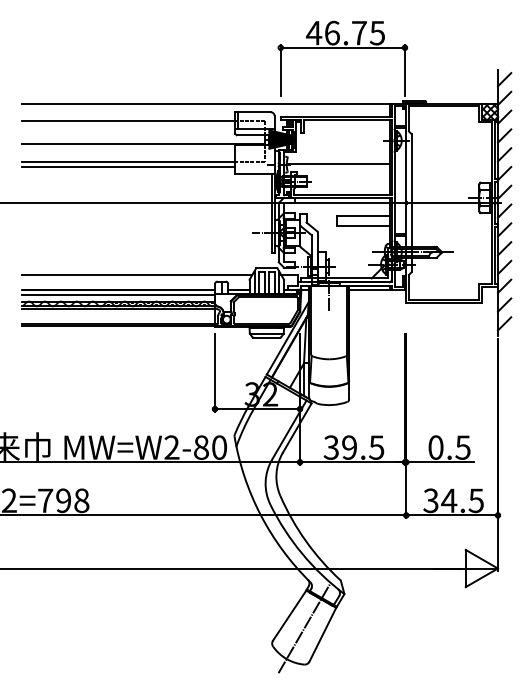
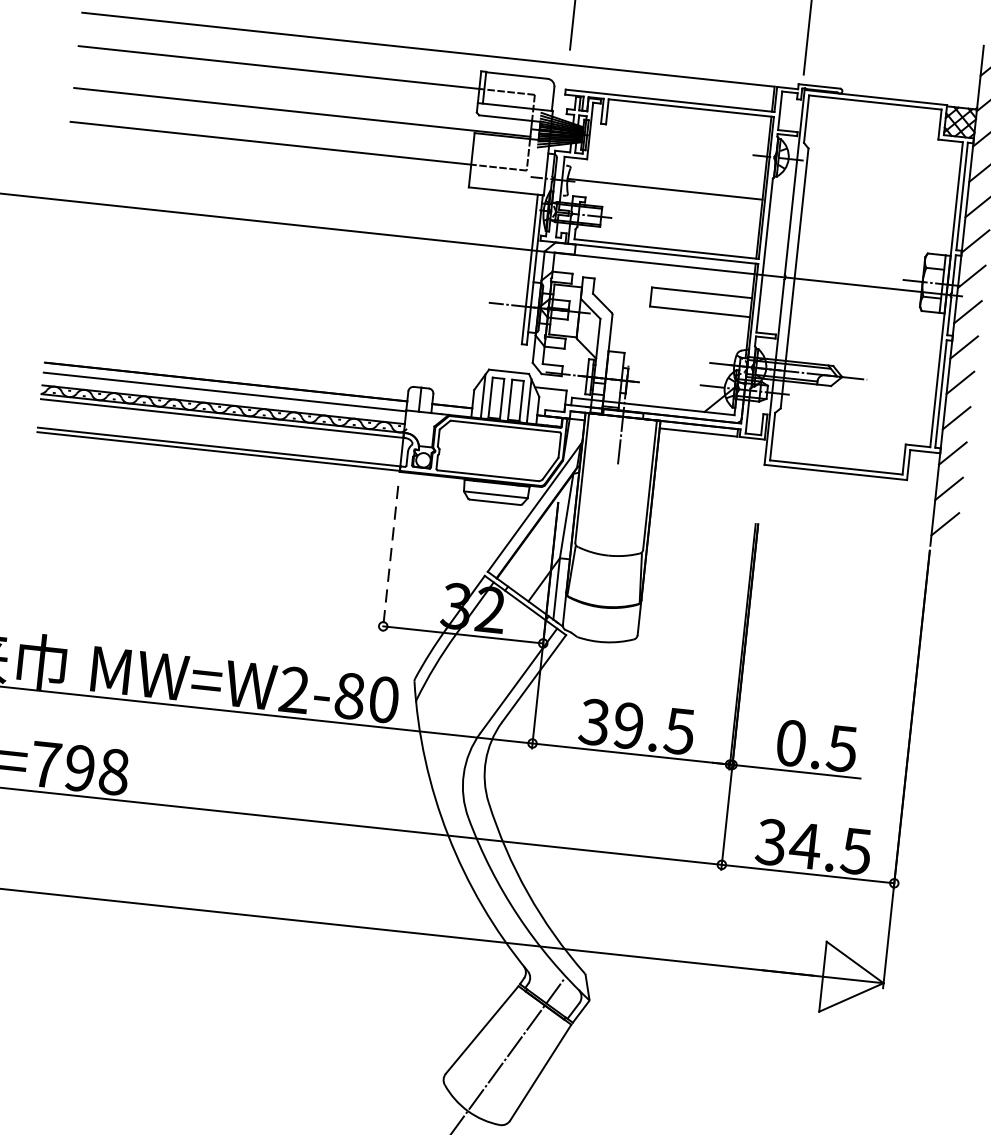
line: (128, 166) -> (269, 152), removed
line: (137, 274) -> (264, 357), removed
line: (215, 373) -> (391, 559), solid -> dashed

